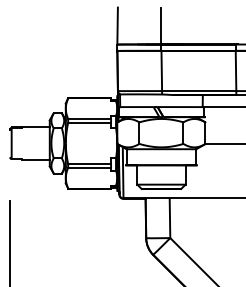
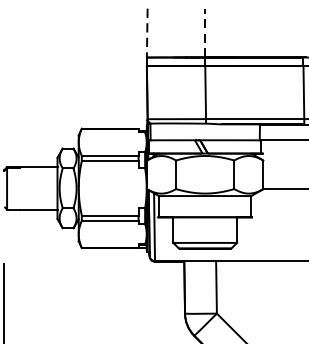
line: (161, 25) -> (205, 32), solid -> dashed
line: (117, 26) -> (147, 33), solid -> dashed

